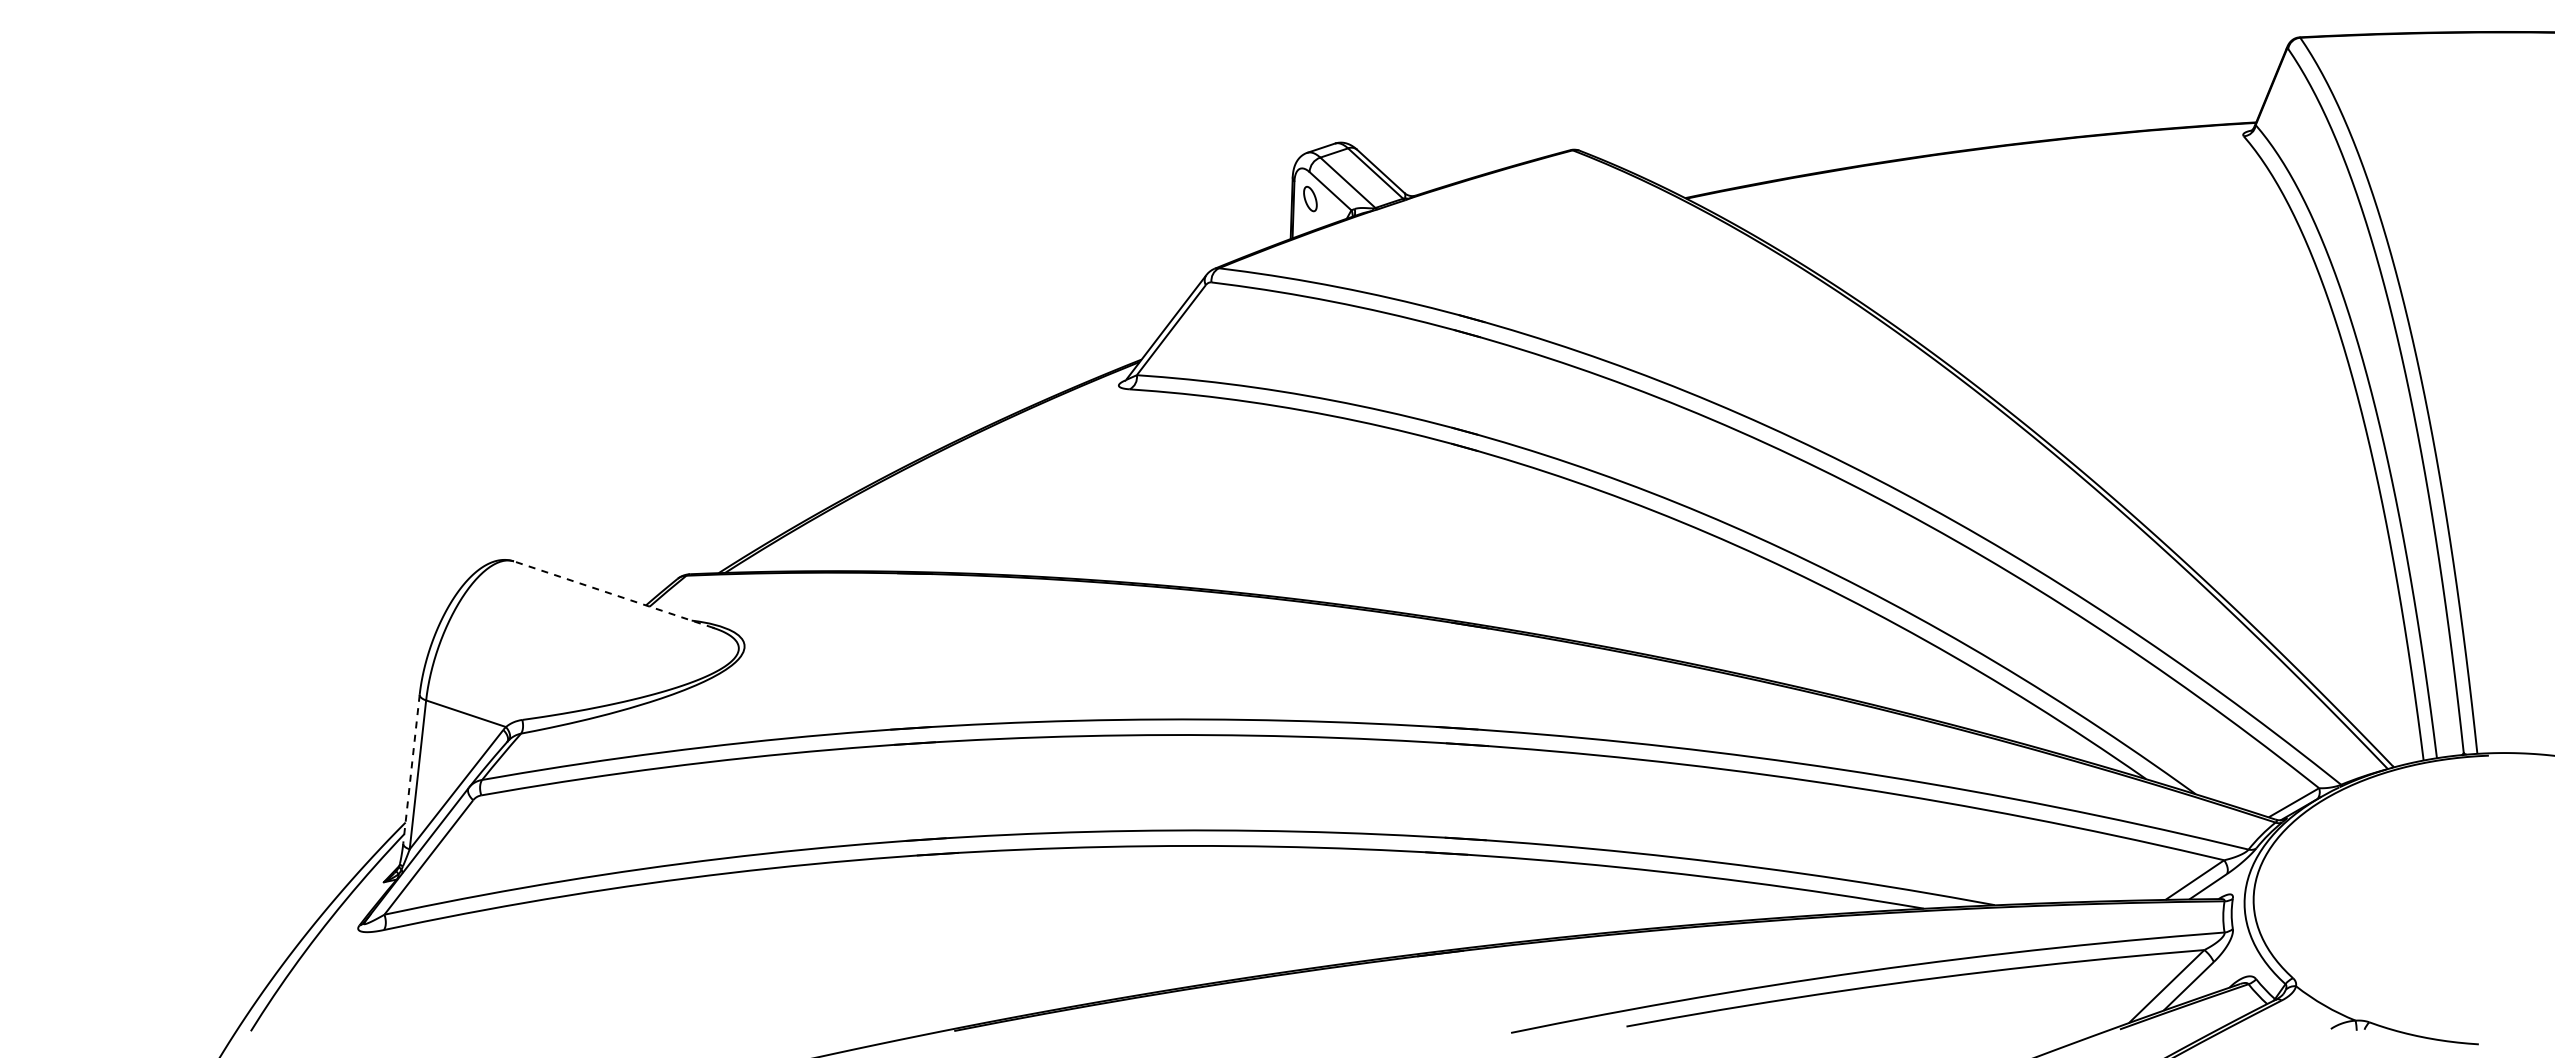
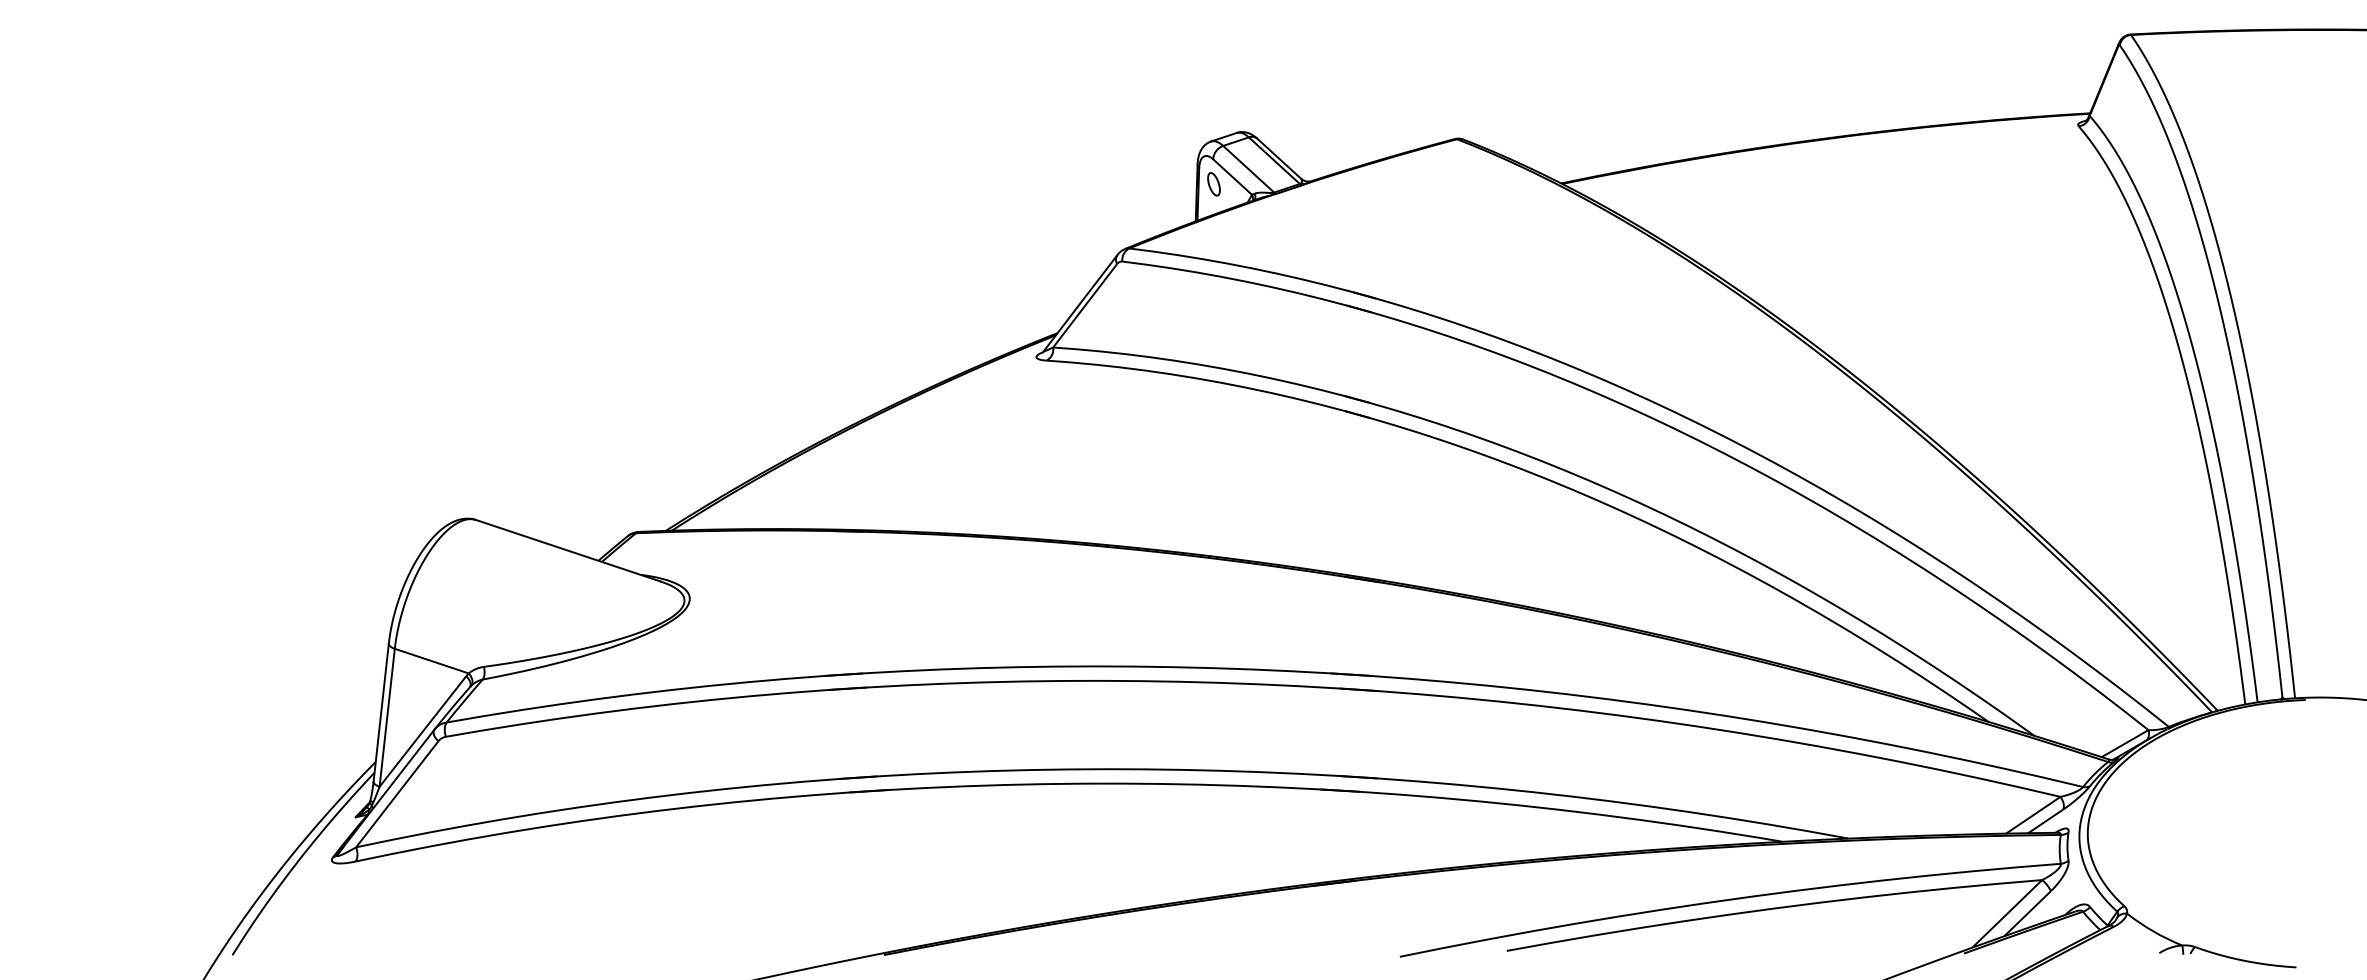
line: (613, 594) -> (568, 550), dashed -> solid
line: (411, 769) -> (381, 712), dashed -> solid

